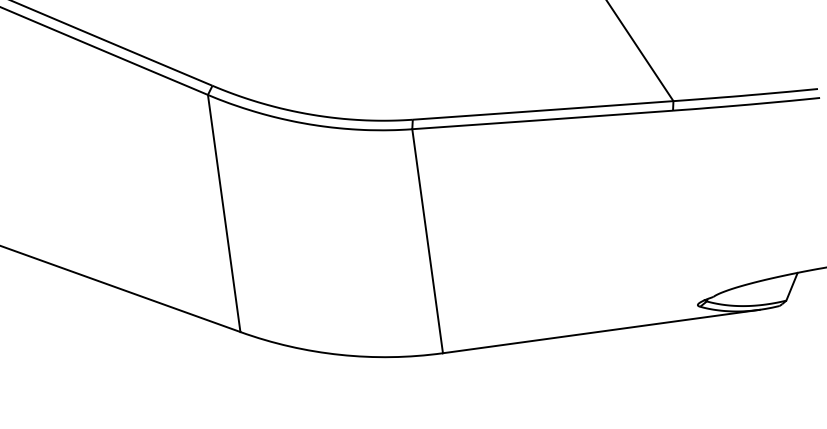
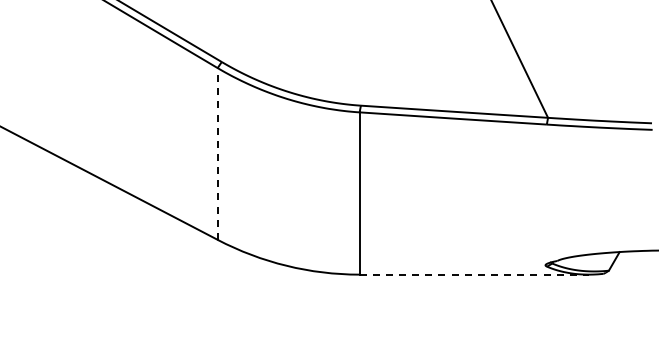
line: (223, 212) -> (217, 153), solid -> dashed
line: (601, 331) -> (474, 274), solid -> dashed

